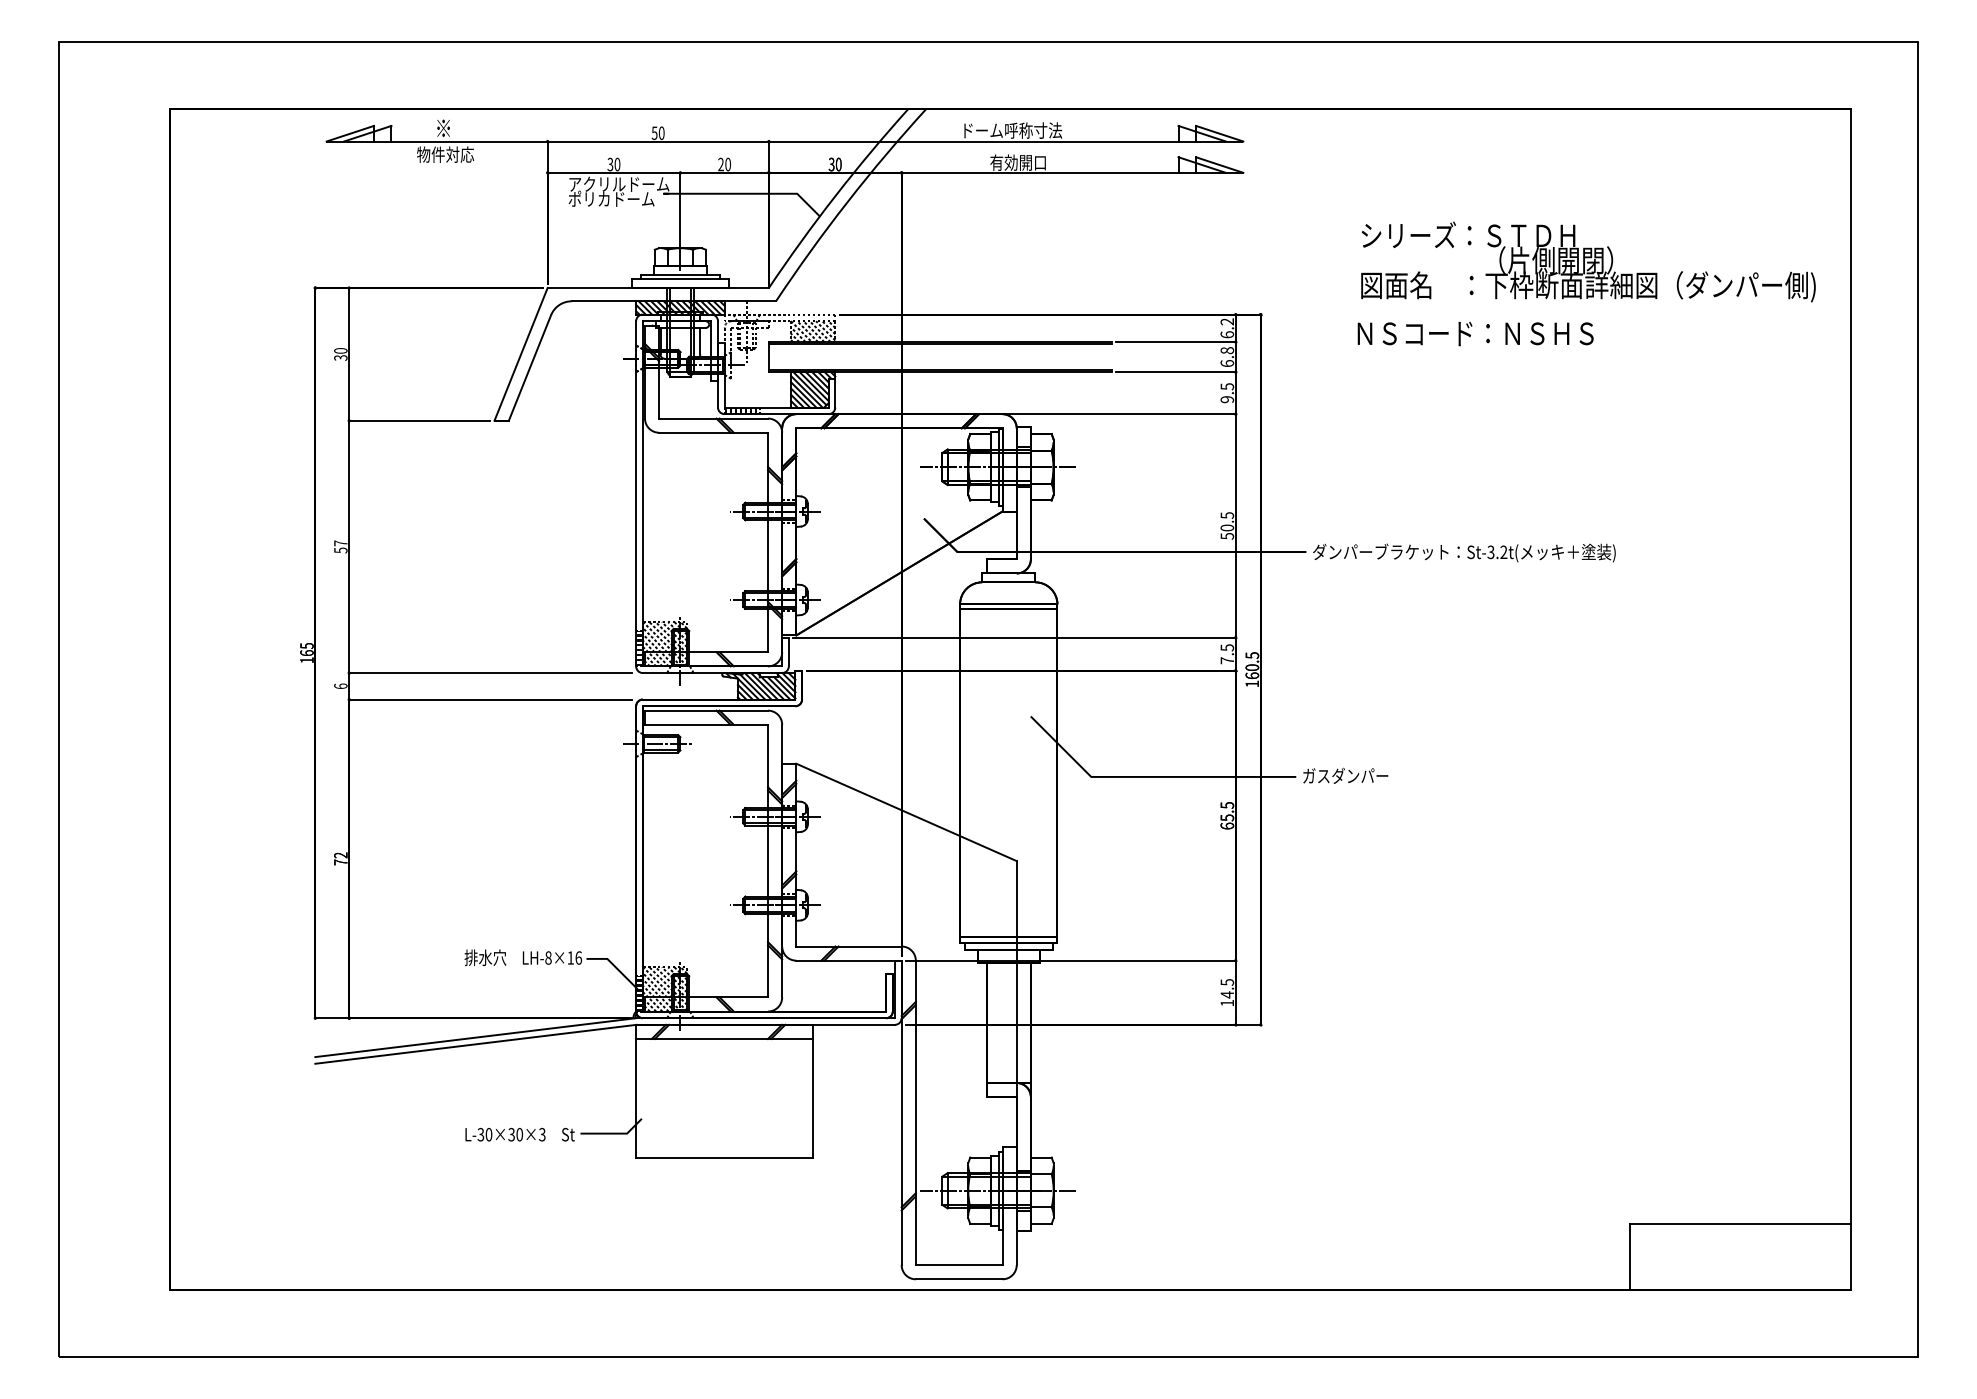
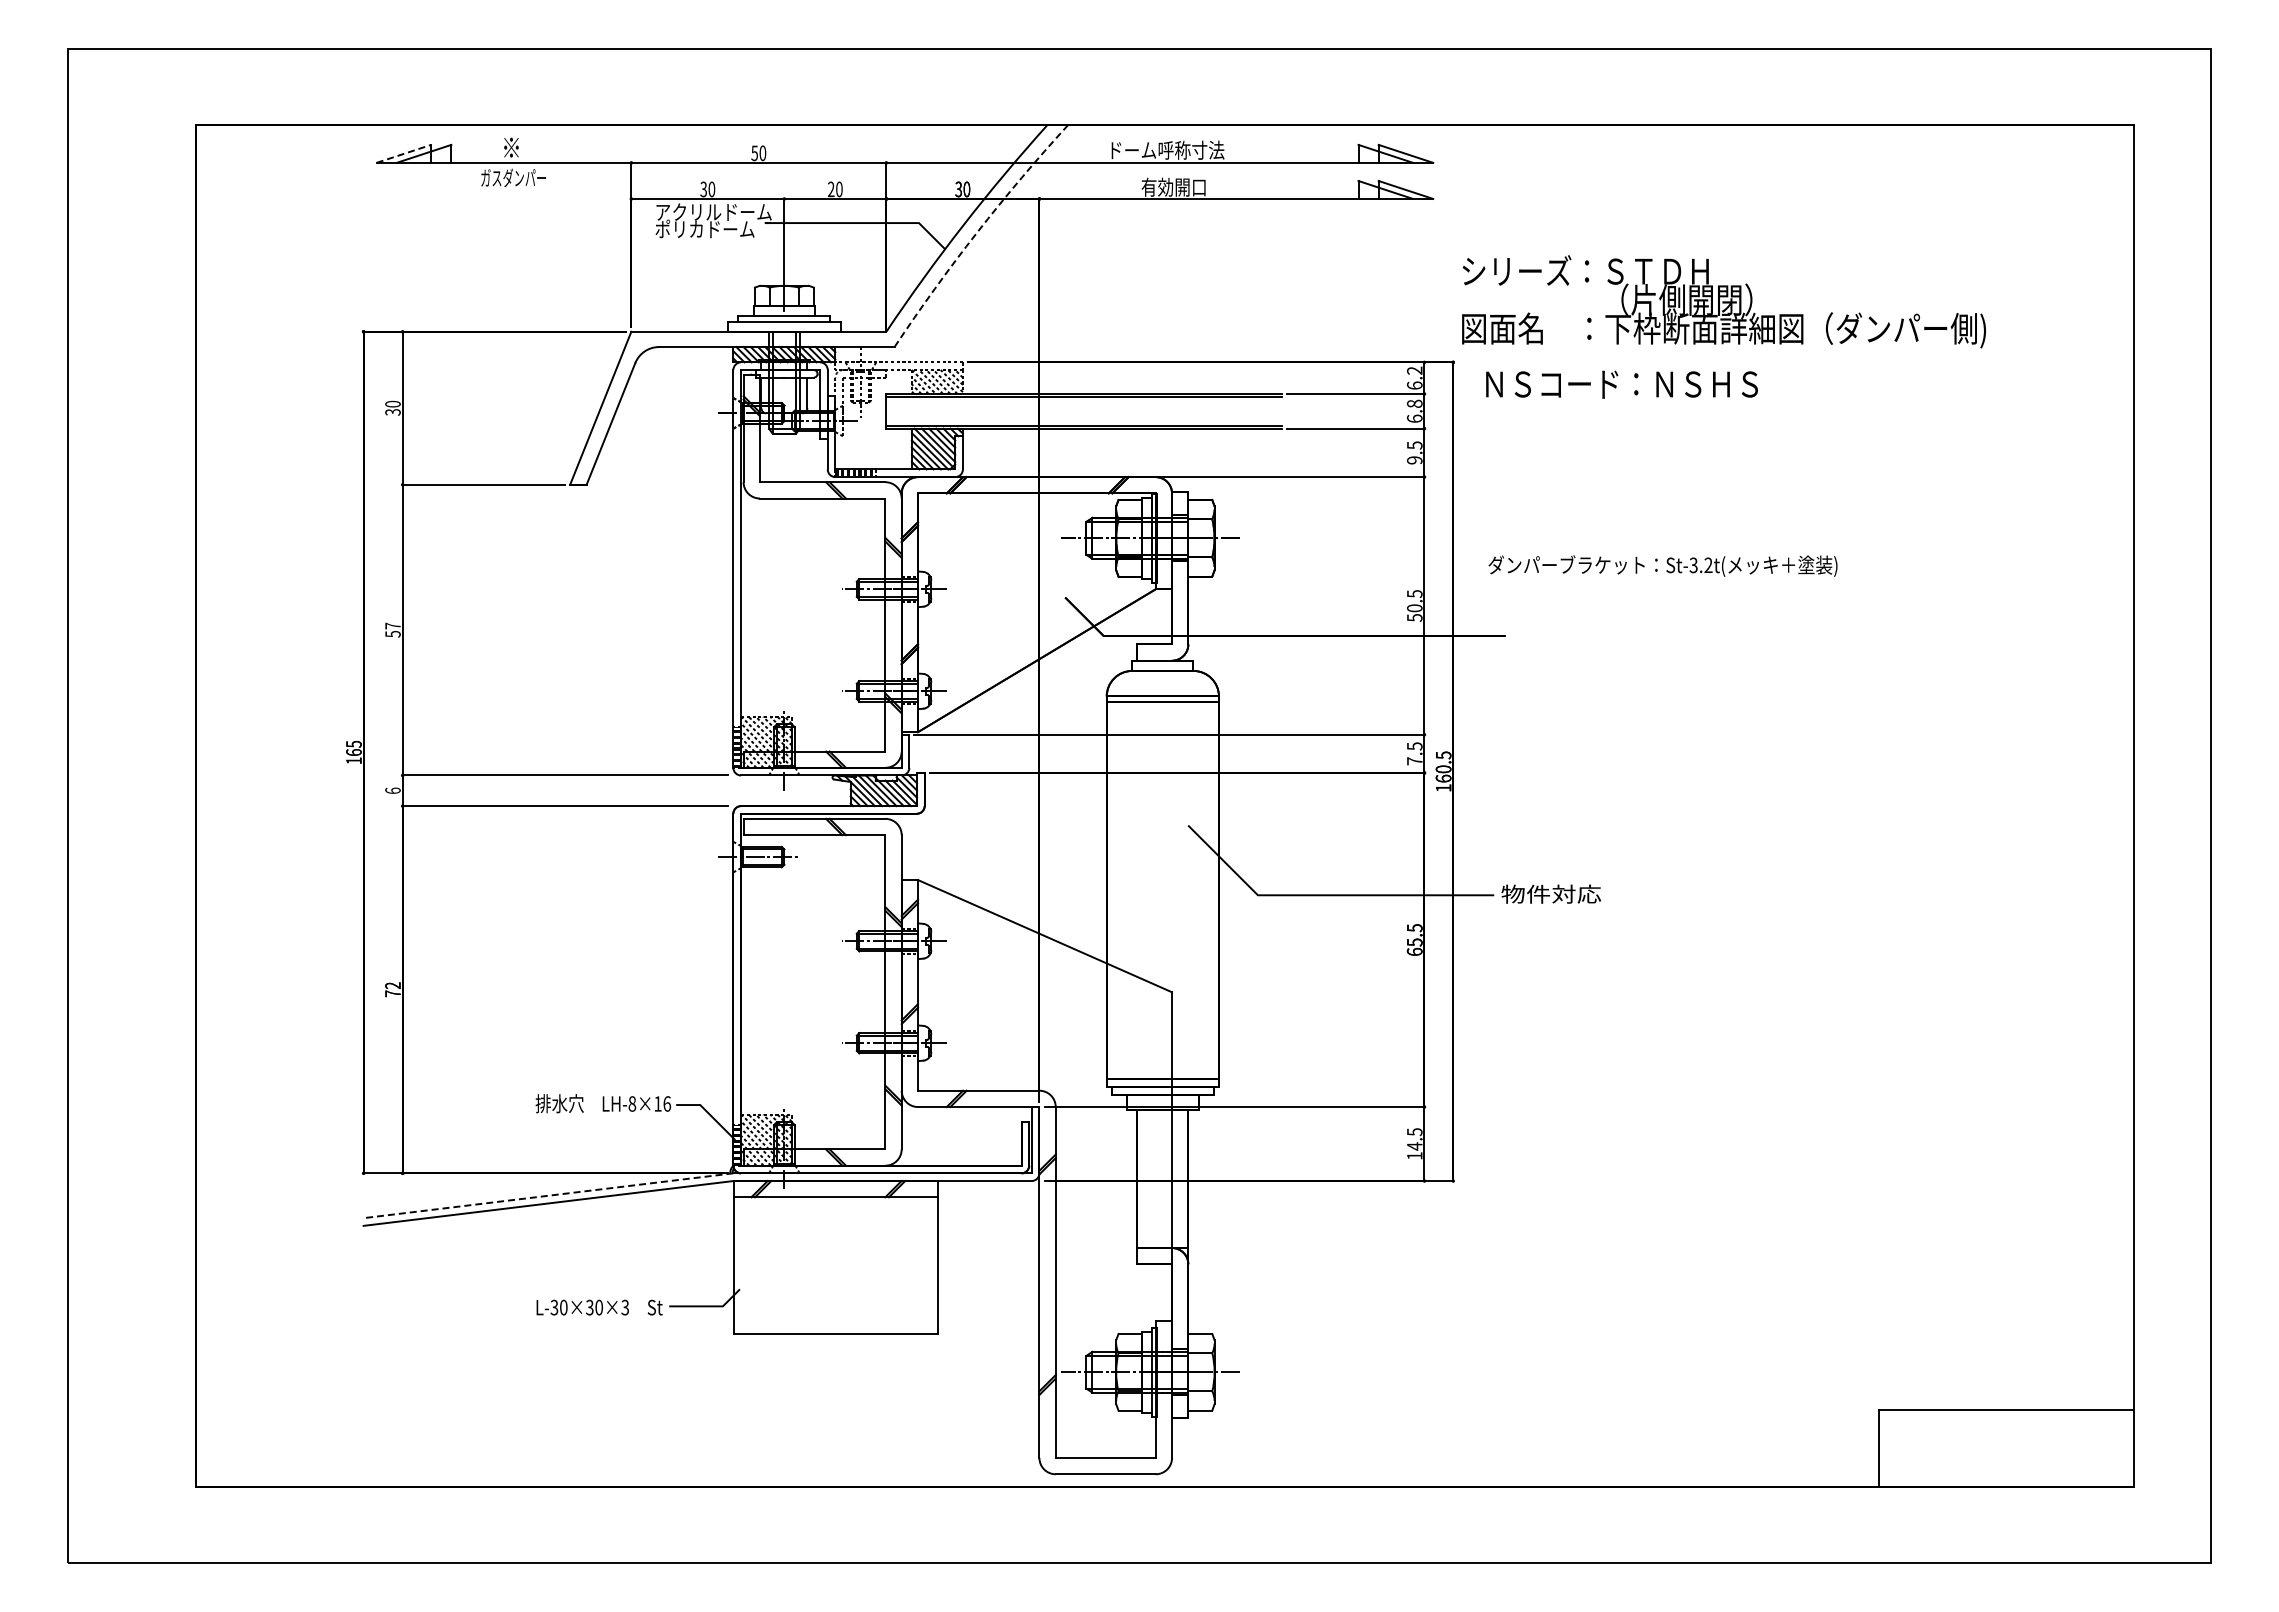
line: (349, 133) -> (403, 153), solid -> dashed
text: (445, 154) -> (513, 177), 物件対応 -> ガスダンパー
arc: (847, 201) -> (977, 232), solid -> dashed
text: (1588, 261) -> (1723, 301), moved
text: (1475, 333) -> (1621, 384), moved
text: (1463, 552) -> (1662, 565), moved
text: (1345, 775) -> (1550, 893), ガスダンパー -> 物件対応
line: (475, 1037) -> (548, 1195), solid -> dashed

